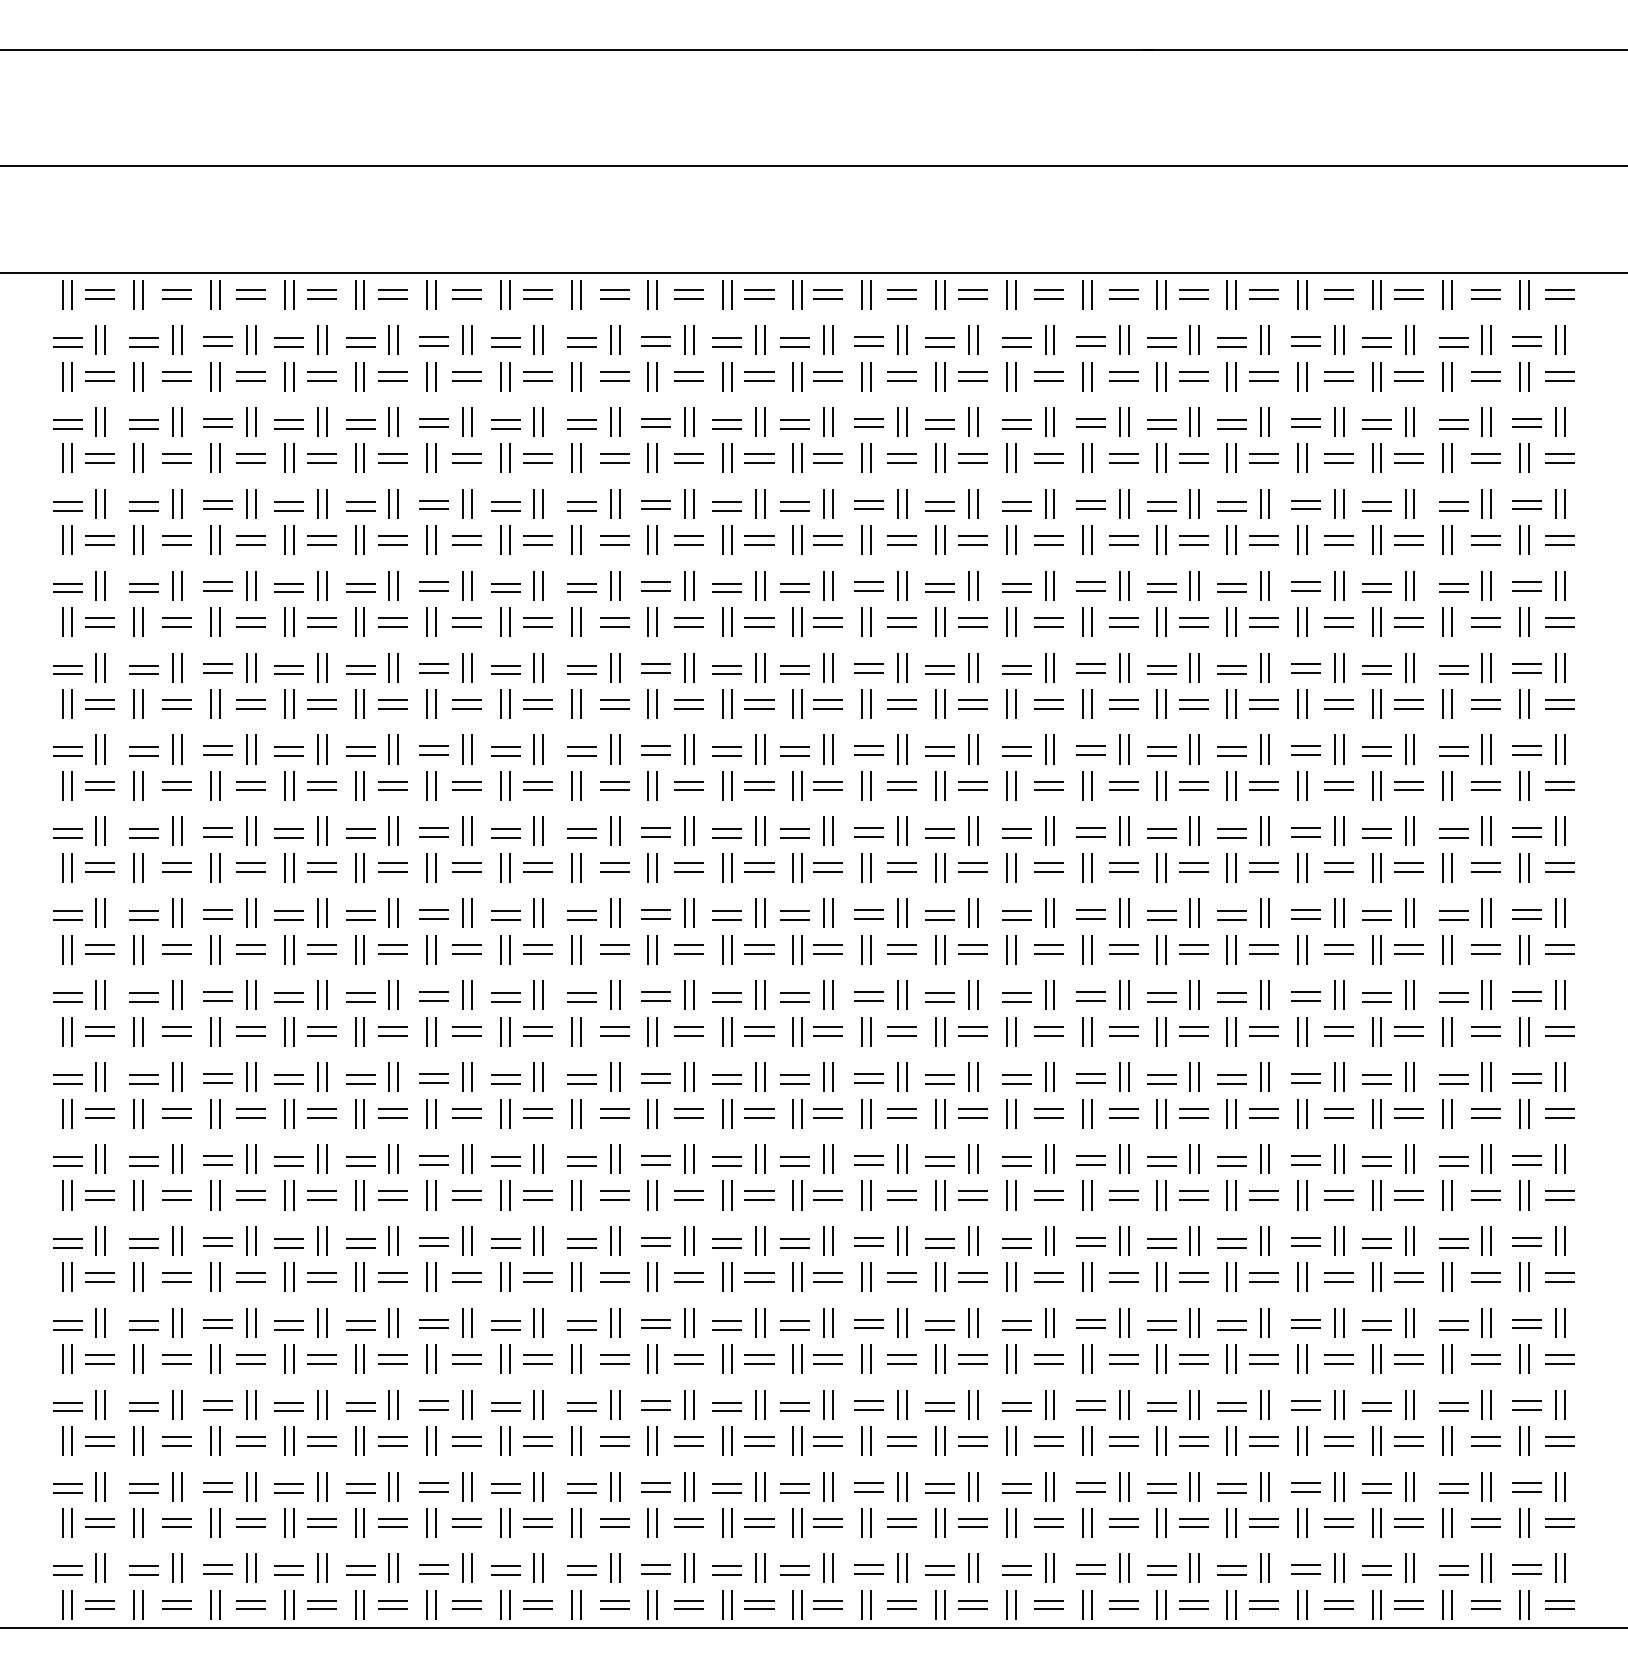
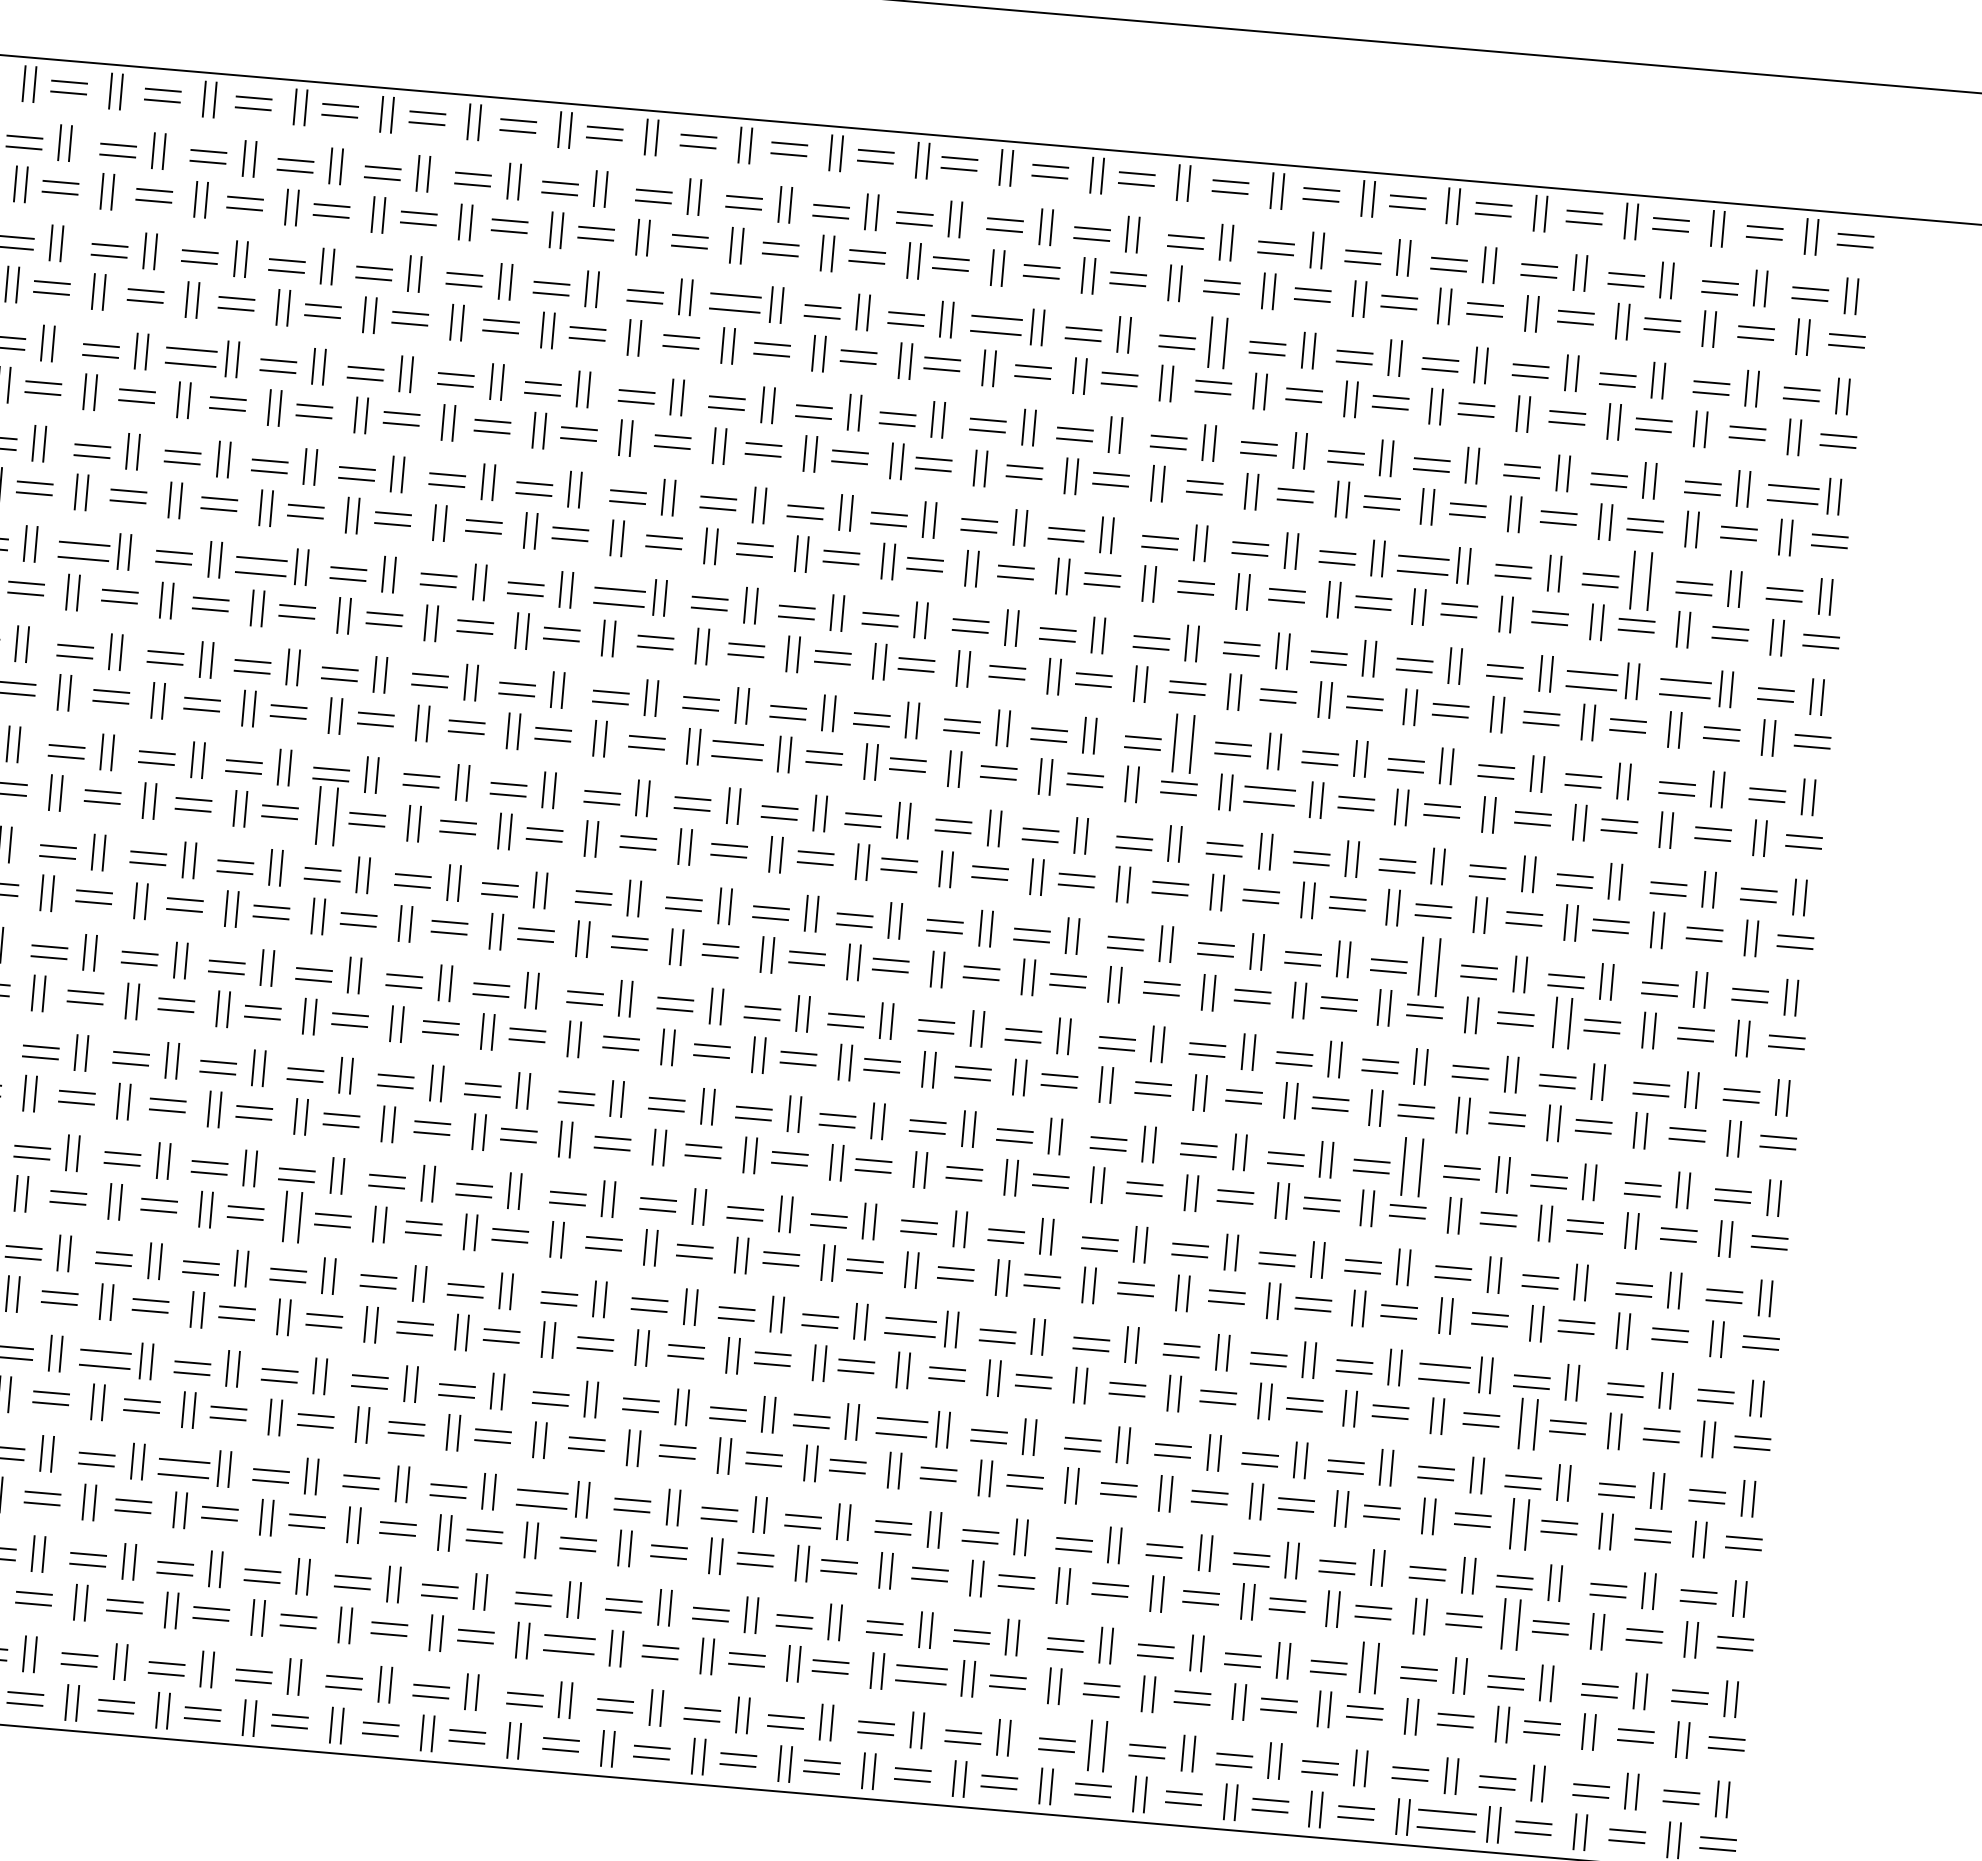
part: (1049, 421) -> (1217, 342), size x1.4
part: (655, 422) -> (735, 302), size x1.4
part: (868, 422) -> (995, 324), size x1.4
part: (217, 504) -> (190, 356), size x1.4
part: (1526, 504) -> (1792, 493), size x1.4
part: (1409, 585) -> (1640, 580), size x1.6
part: (1231, 587) -> (1422, 564), size x1.4
part: (143, 669) -> (82, 550), size x1.4
part: (288, 669) -> (260, 566), size x1.4
part: (581, 669) -> (618, 596), size x1.4
part: (1376, 669) -> (1591, 680), size x1.4
part: (1453, 669) -> (1685, 688), size x1.4
part: (1049, 749) -> (1182, 743), size x1.6
part: (688, 785) -> (737, 749), size x1.4
part: (1123, 785) -> (1269, 795), size x1.4
part: (359, 867) -> (326, 815), size x1.6
part: (1264, 912) -> (1428, 965), size x1.6
part: (1376, 949) -> (1562, 1022), size x1.4
part: (1264, 1076) -> (1411, 1166), size x1.6
part: (359, 1195) -> (291, 1217), size x1.4
part: (868, 1241) -> (909, 1326), size x1.4
part: (1305, 1241) -> (1444, 1372), size x1.4
part: (1376, 1276) -> (1527, 1422), size x1.4
part: (217, 1323) -> (104, 1358), size x1.4
part: (868, 1323) -> (901, 1427), size x1.4
part: (1376, 1358) -> (1519, 1523), size x1.4
part: (288, 1406) -> (182, 1467), size x1.4
part: (581, 1406) -> (541, 1498), size x1.4
part: (1376, 1440) -> (1510, 1623), size x1.4
part: (1264, 1486) -> (1368, 1668), size x1.4
part: (614, 1522) -> (569, 1643), size x1.4
part: (901, 1522) -> (920, 1674), size x1.4
part: (1049, 1567) -> (1097, 1744), size x1.4
part: (1338, 1604) -> (1446, 1820), size x1.6

